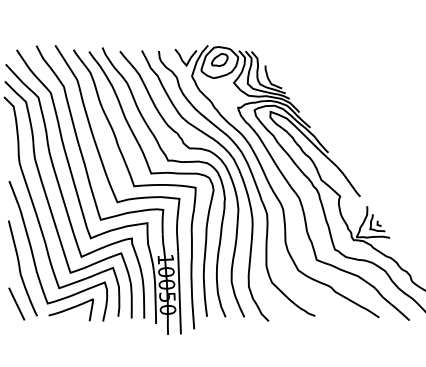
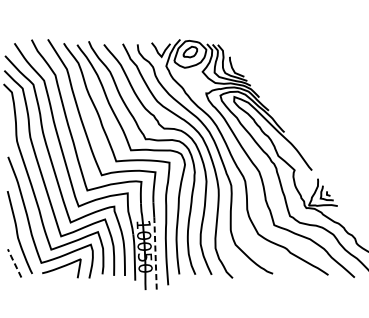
line: (179, 294) -> (155, 255), solid -> dashed
line: (16, 302) -> (14, 262), solid -> dashed

